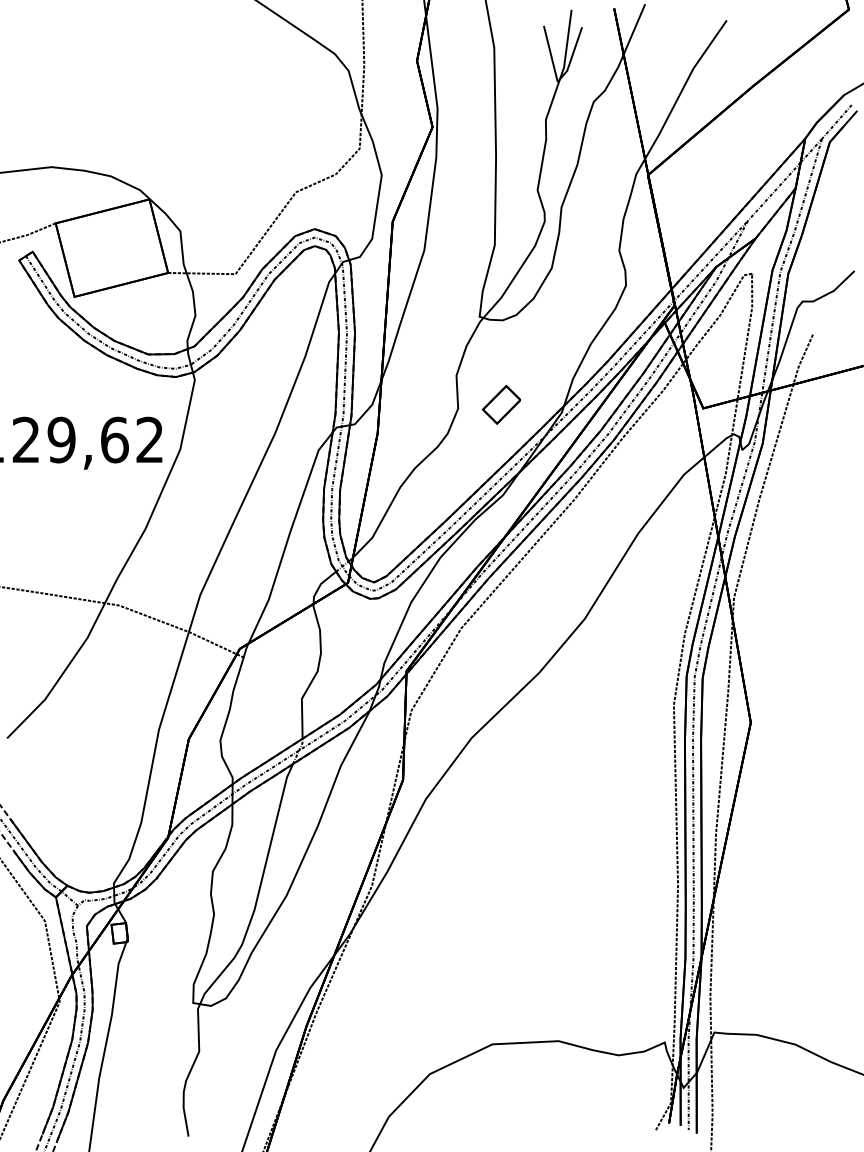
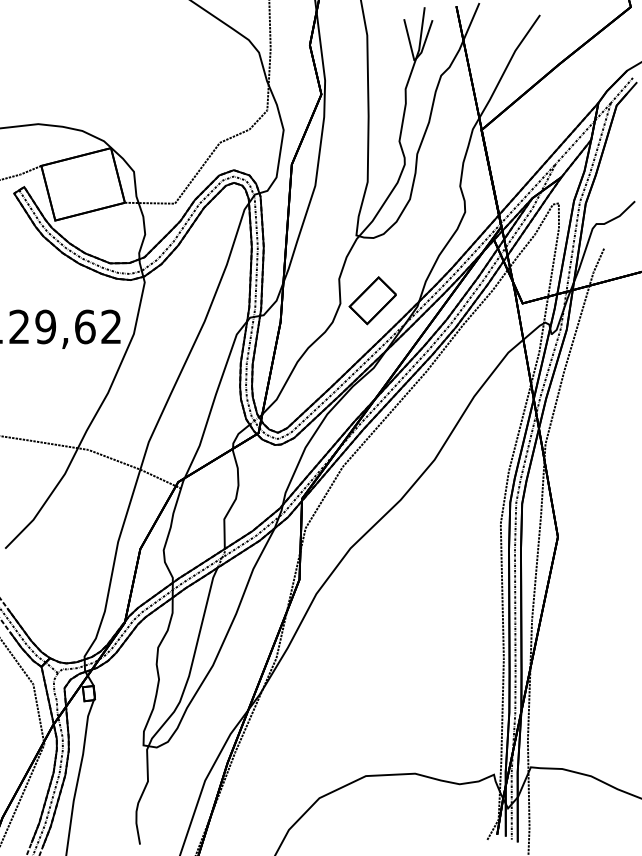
part: (501, 404) -> (372, 300), size x1.67

